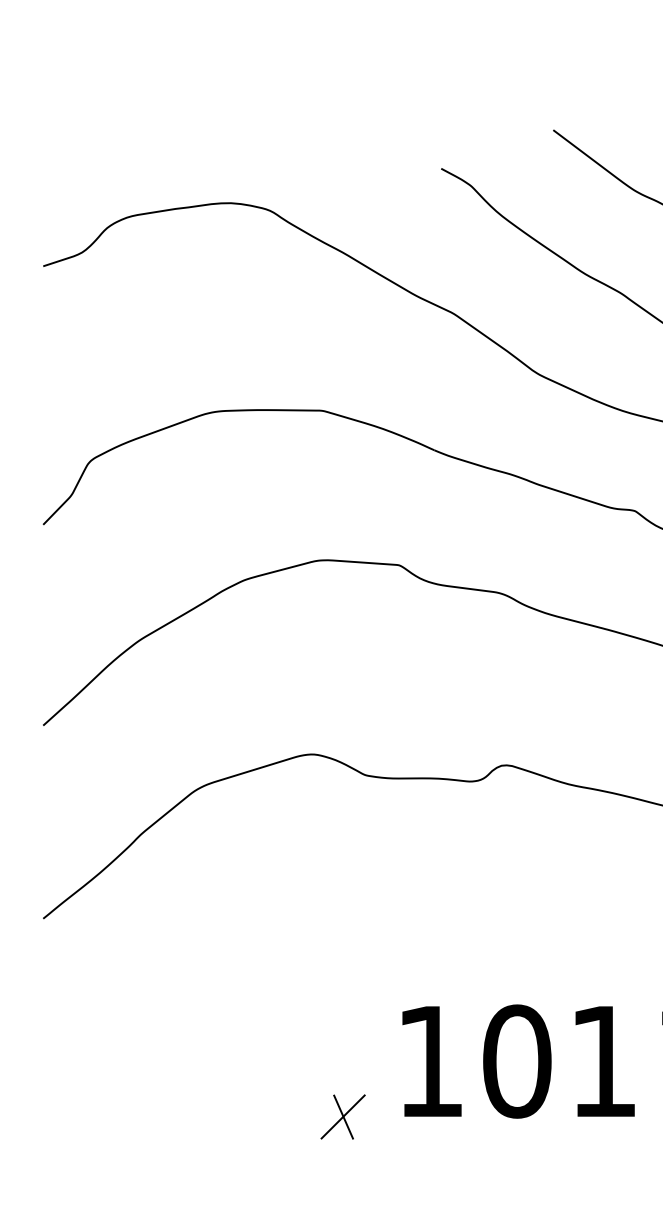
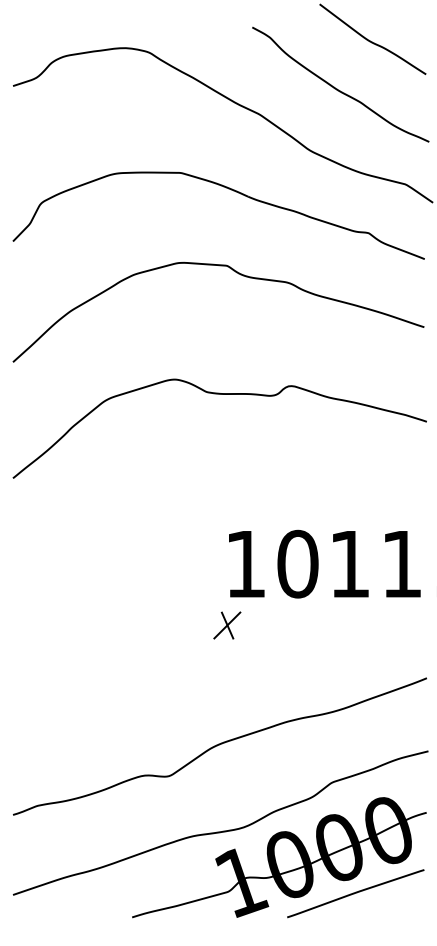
part: (343, 1116) -> (227, 625), moved

